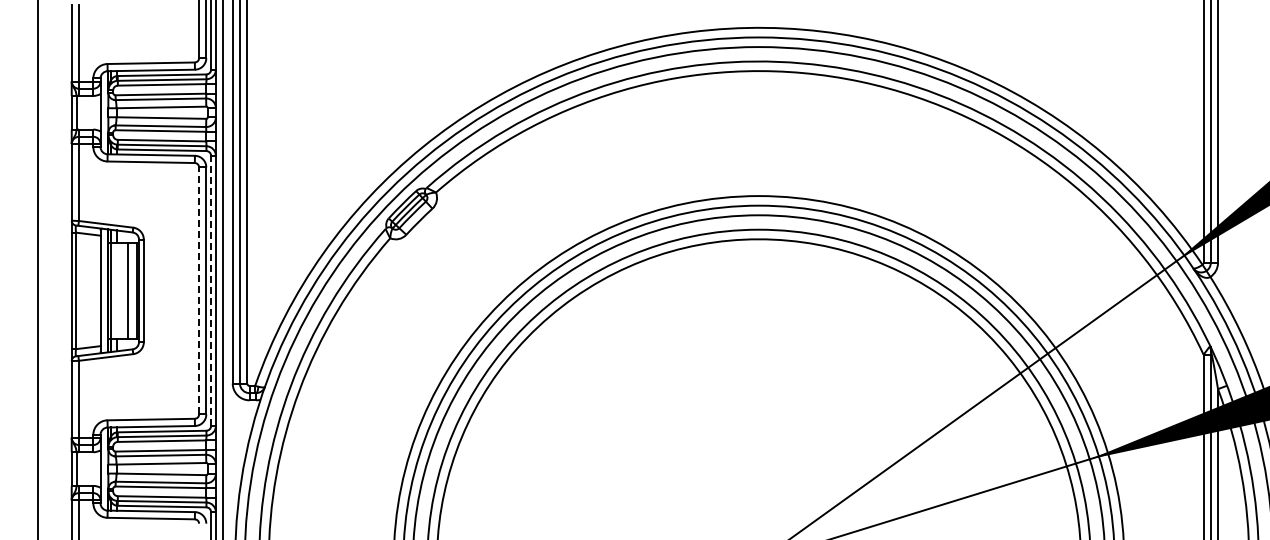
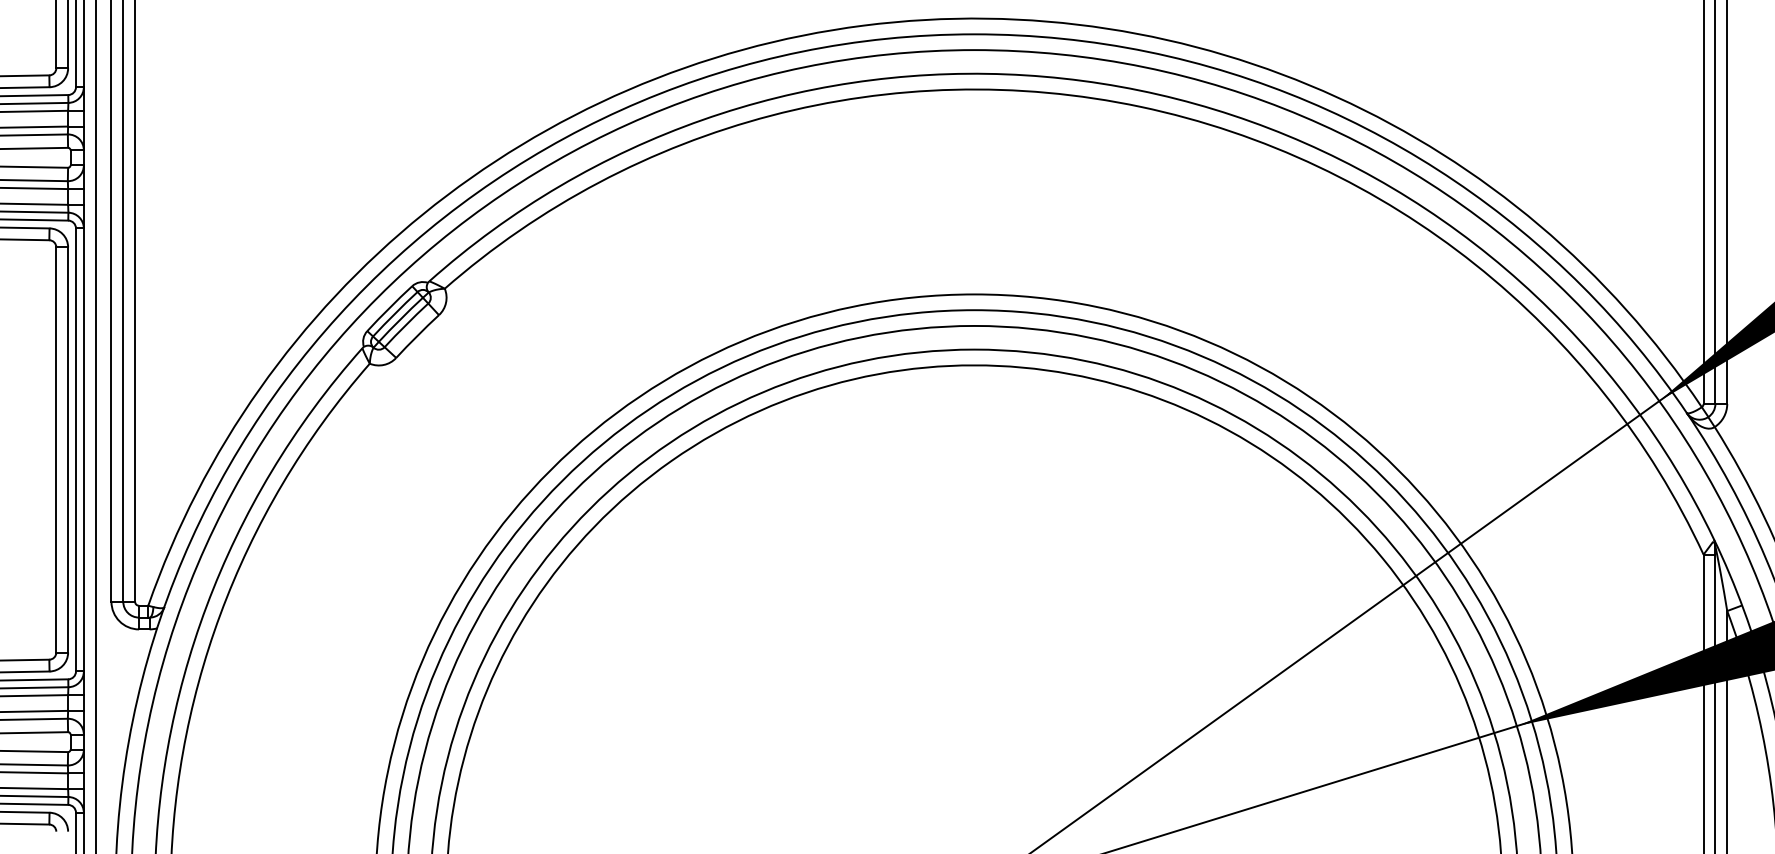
line: (199, 290) -> (56, 449), dashed -> solid
line: (211, 290) -> (76, 449), dashed -> solid

